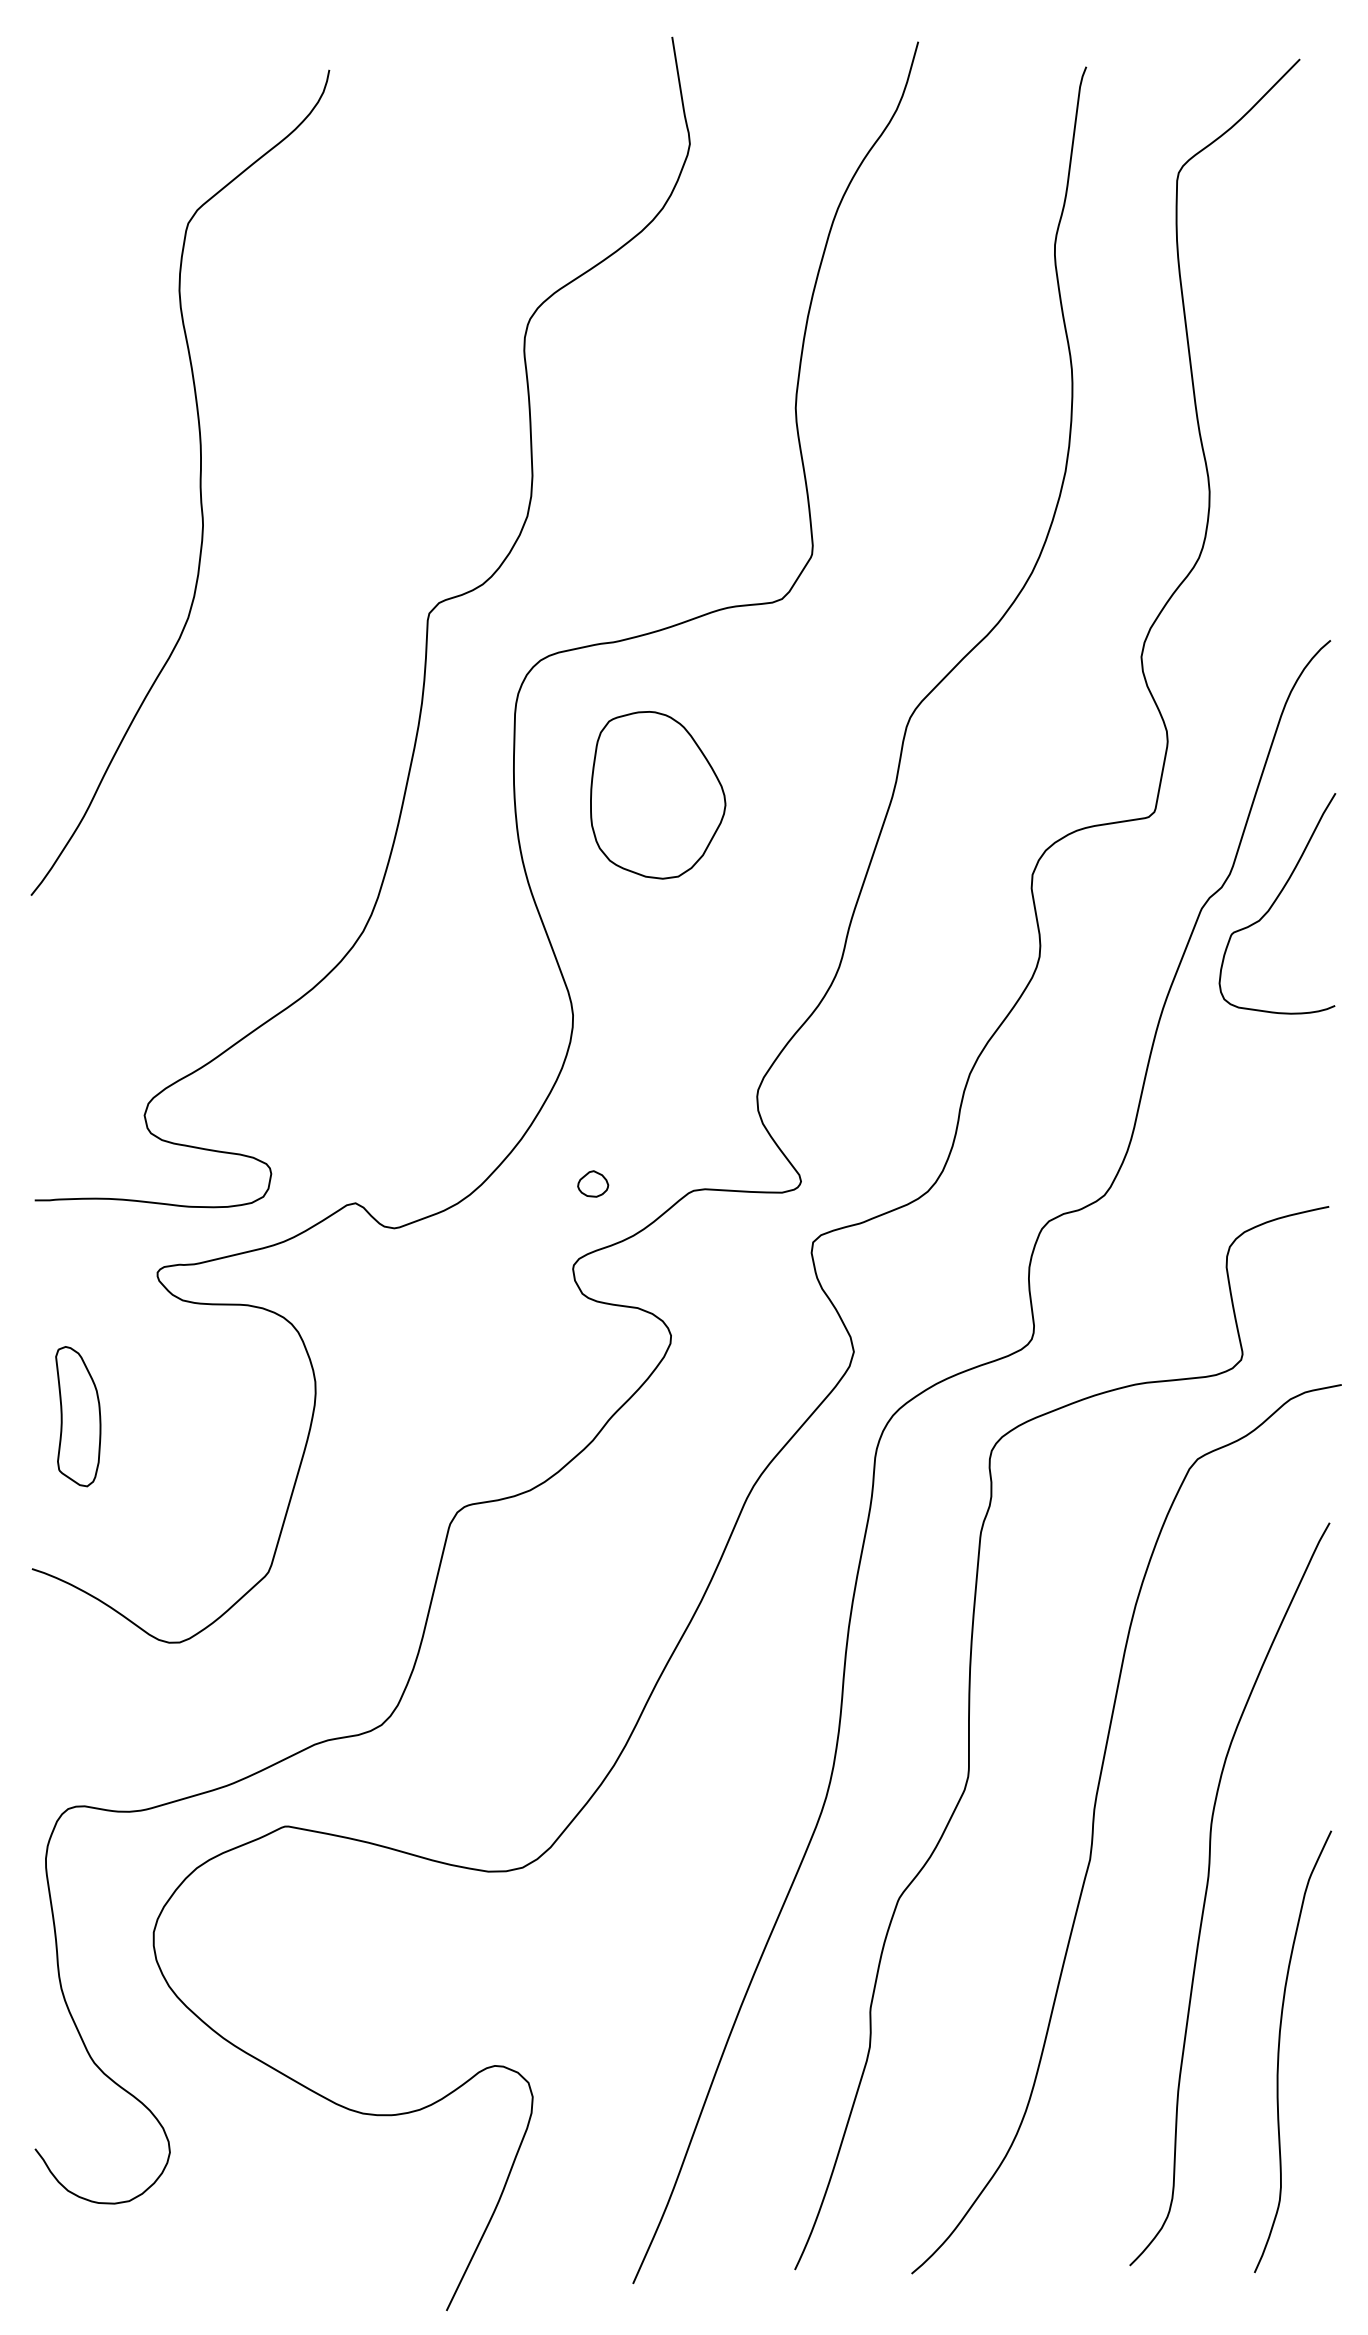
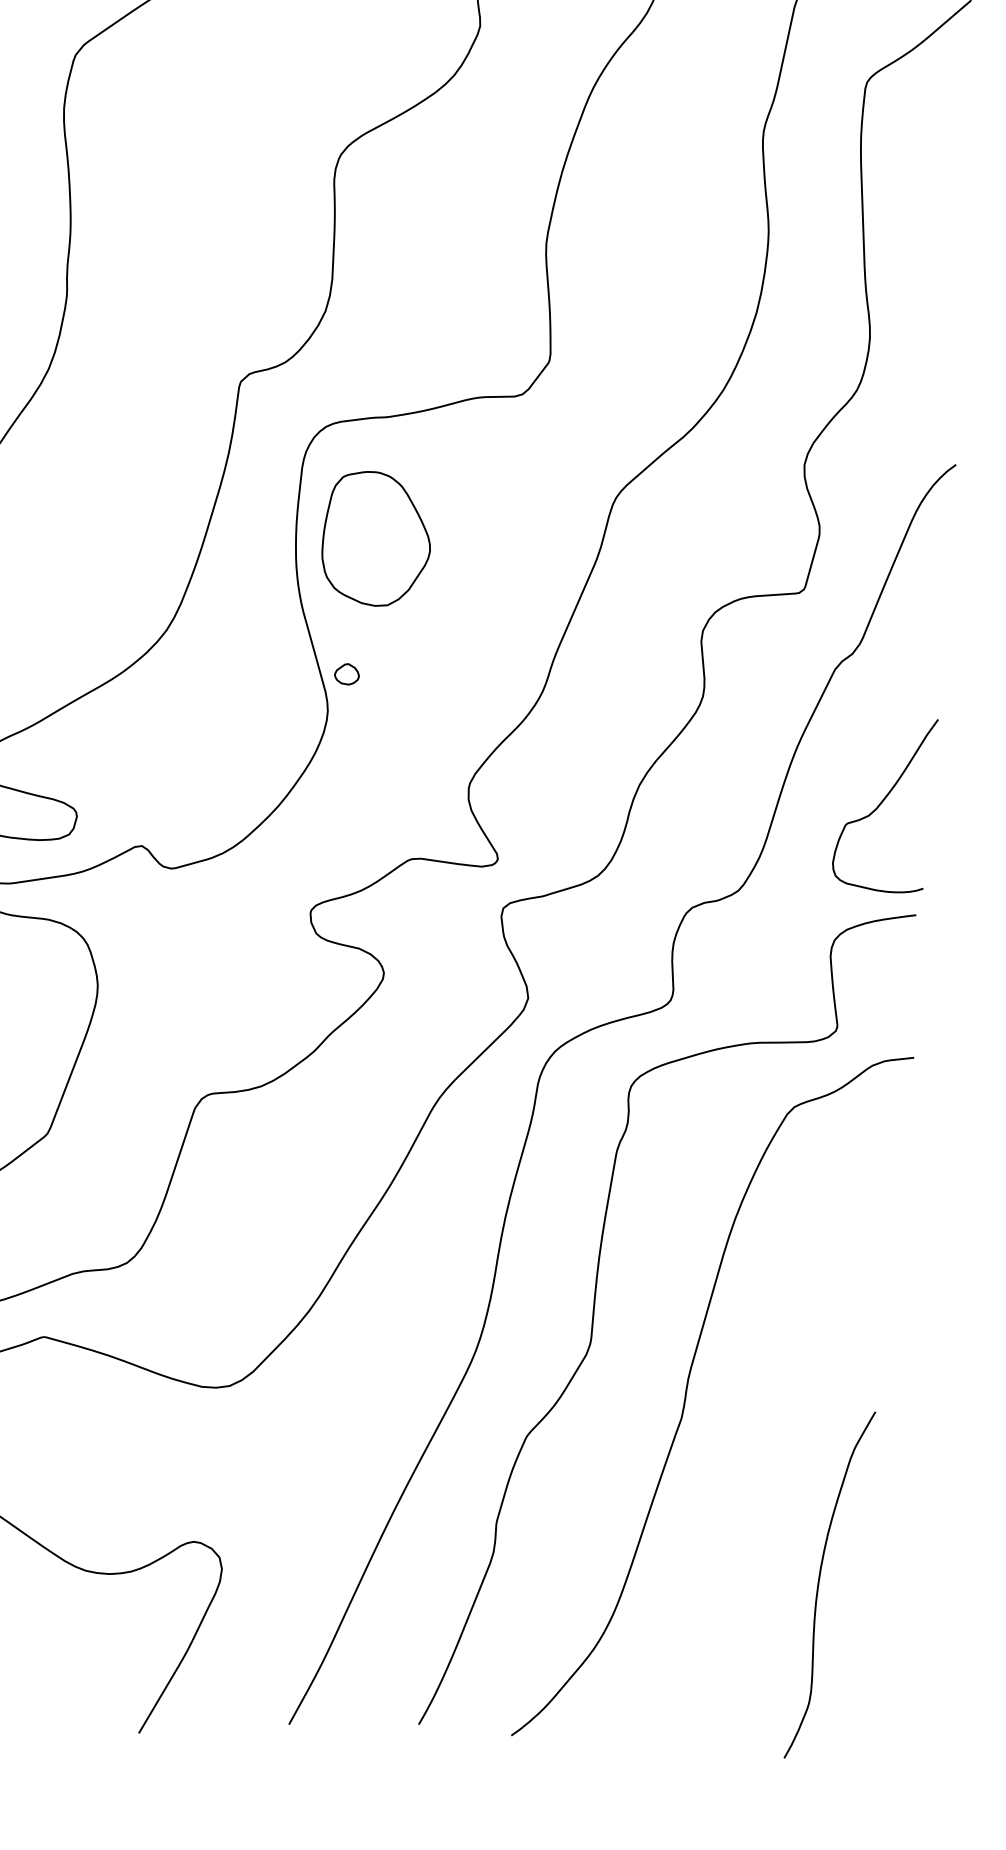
part: (658, 795) -> (377, 539), moved
curve: (1275, 902) -> (882, 802), moved
part: (593, 1183) -> (347, 673), moved
curve: (1207, 1891) -> (772, 1451), removed

